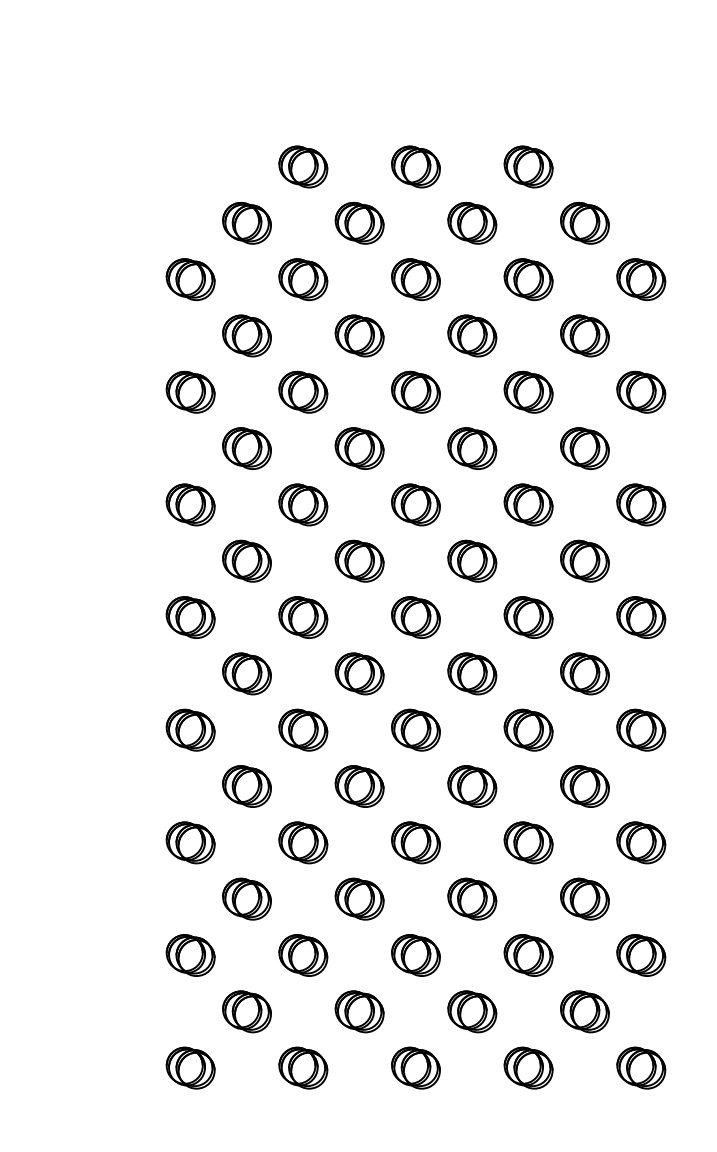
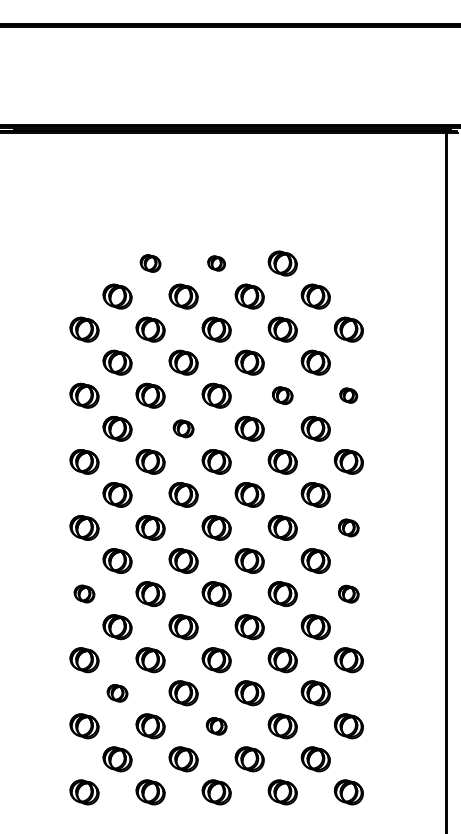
part: (303, 166) -> (150, 263), size x0.7
part: (415, 166) -> (216, 263), size x0.6
part: (528, 391) -> (282, 395), size x0.7
part: (640, 391) -> (348, 395), size x0.6
part: (359, 447) -> (183, 428), size x0.7
part: (640, 616) -> (348, 527), size x0.7
part: (190, 729) -> (84, 593), size x0.7
part: (640, 730) -> (348, 594), size x0.7
part: (246, 899) -> (117, 693), size x0.7
part: (415, 955) -> (216, 726), size x0.7

